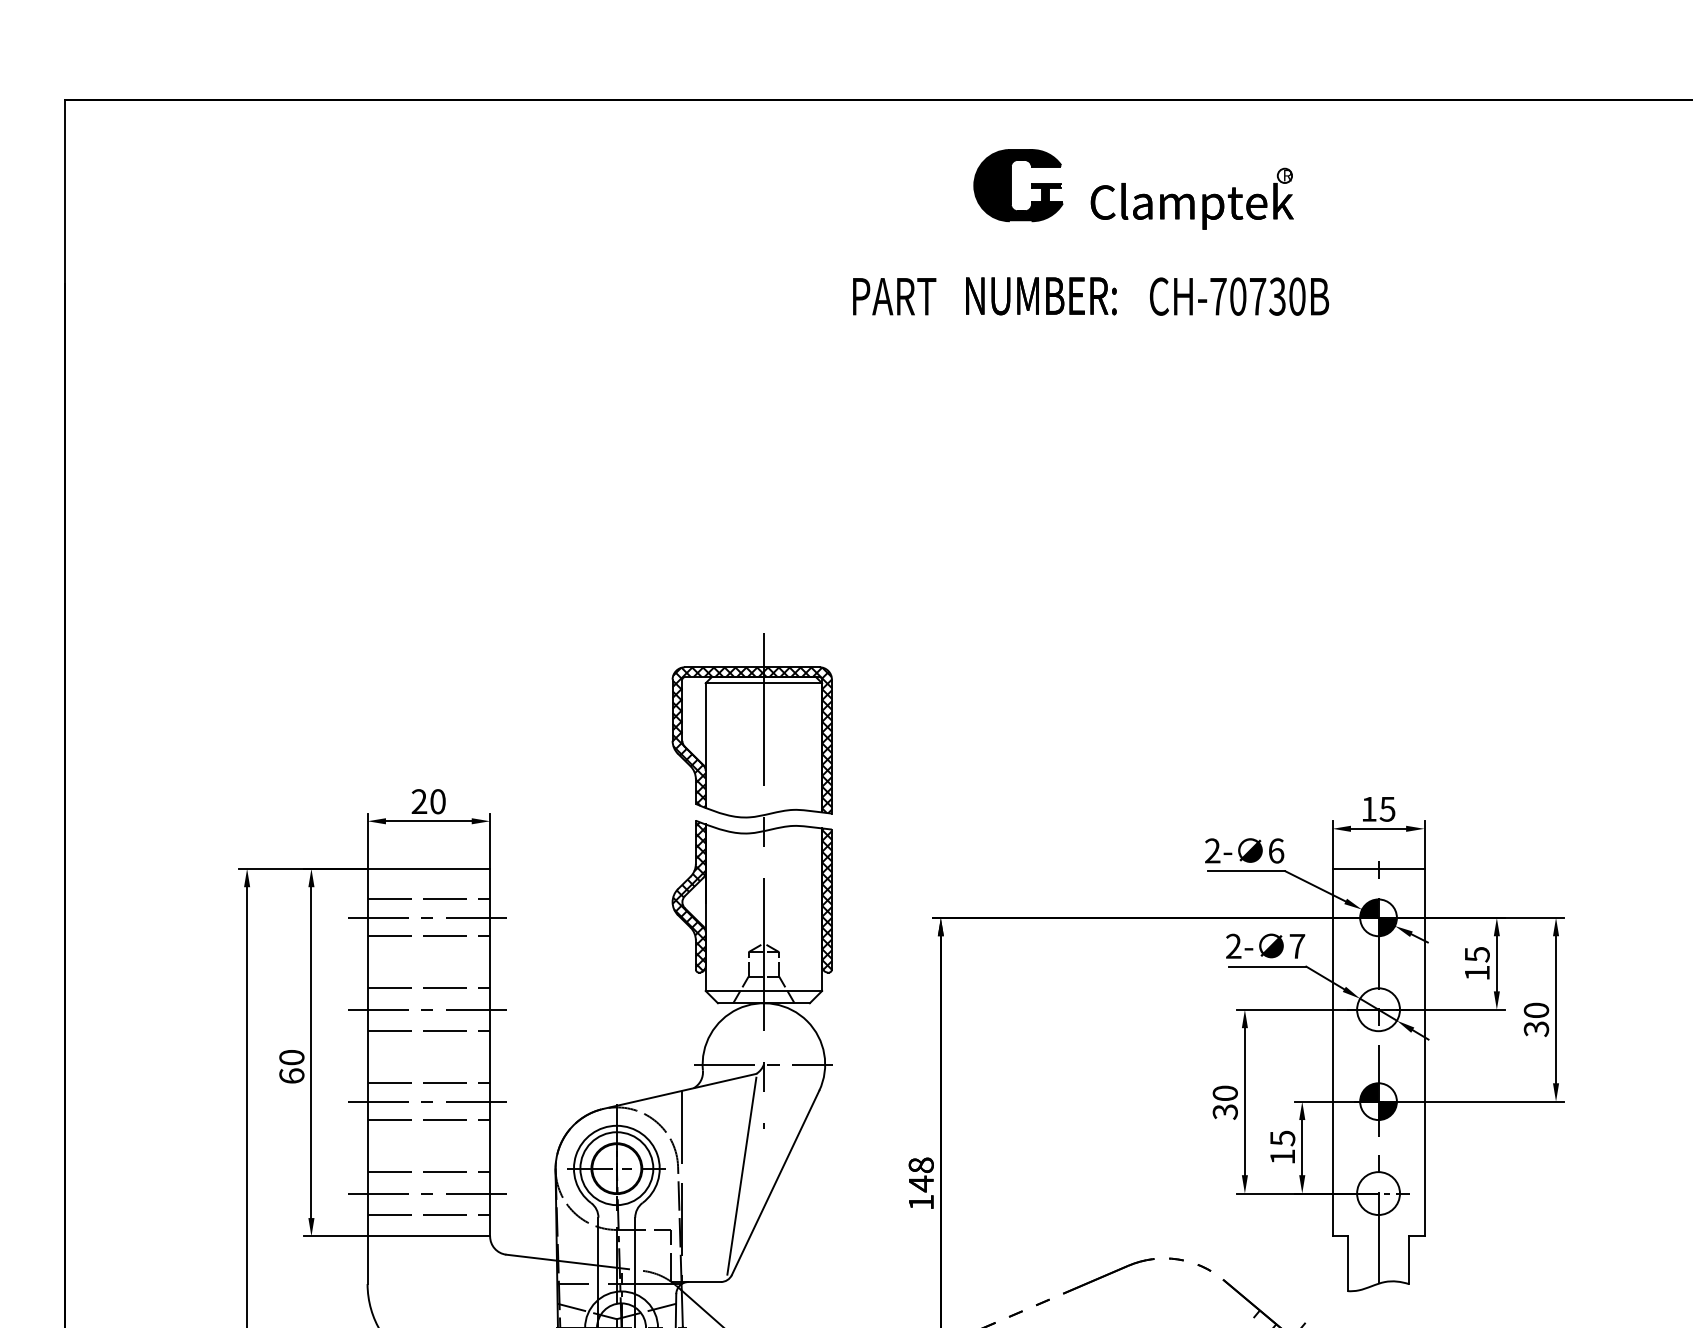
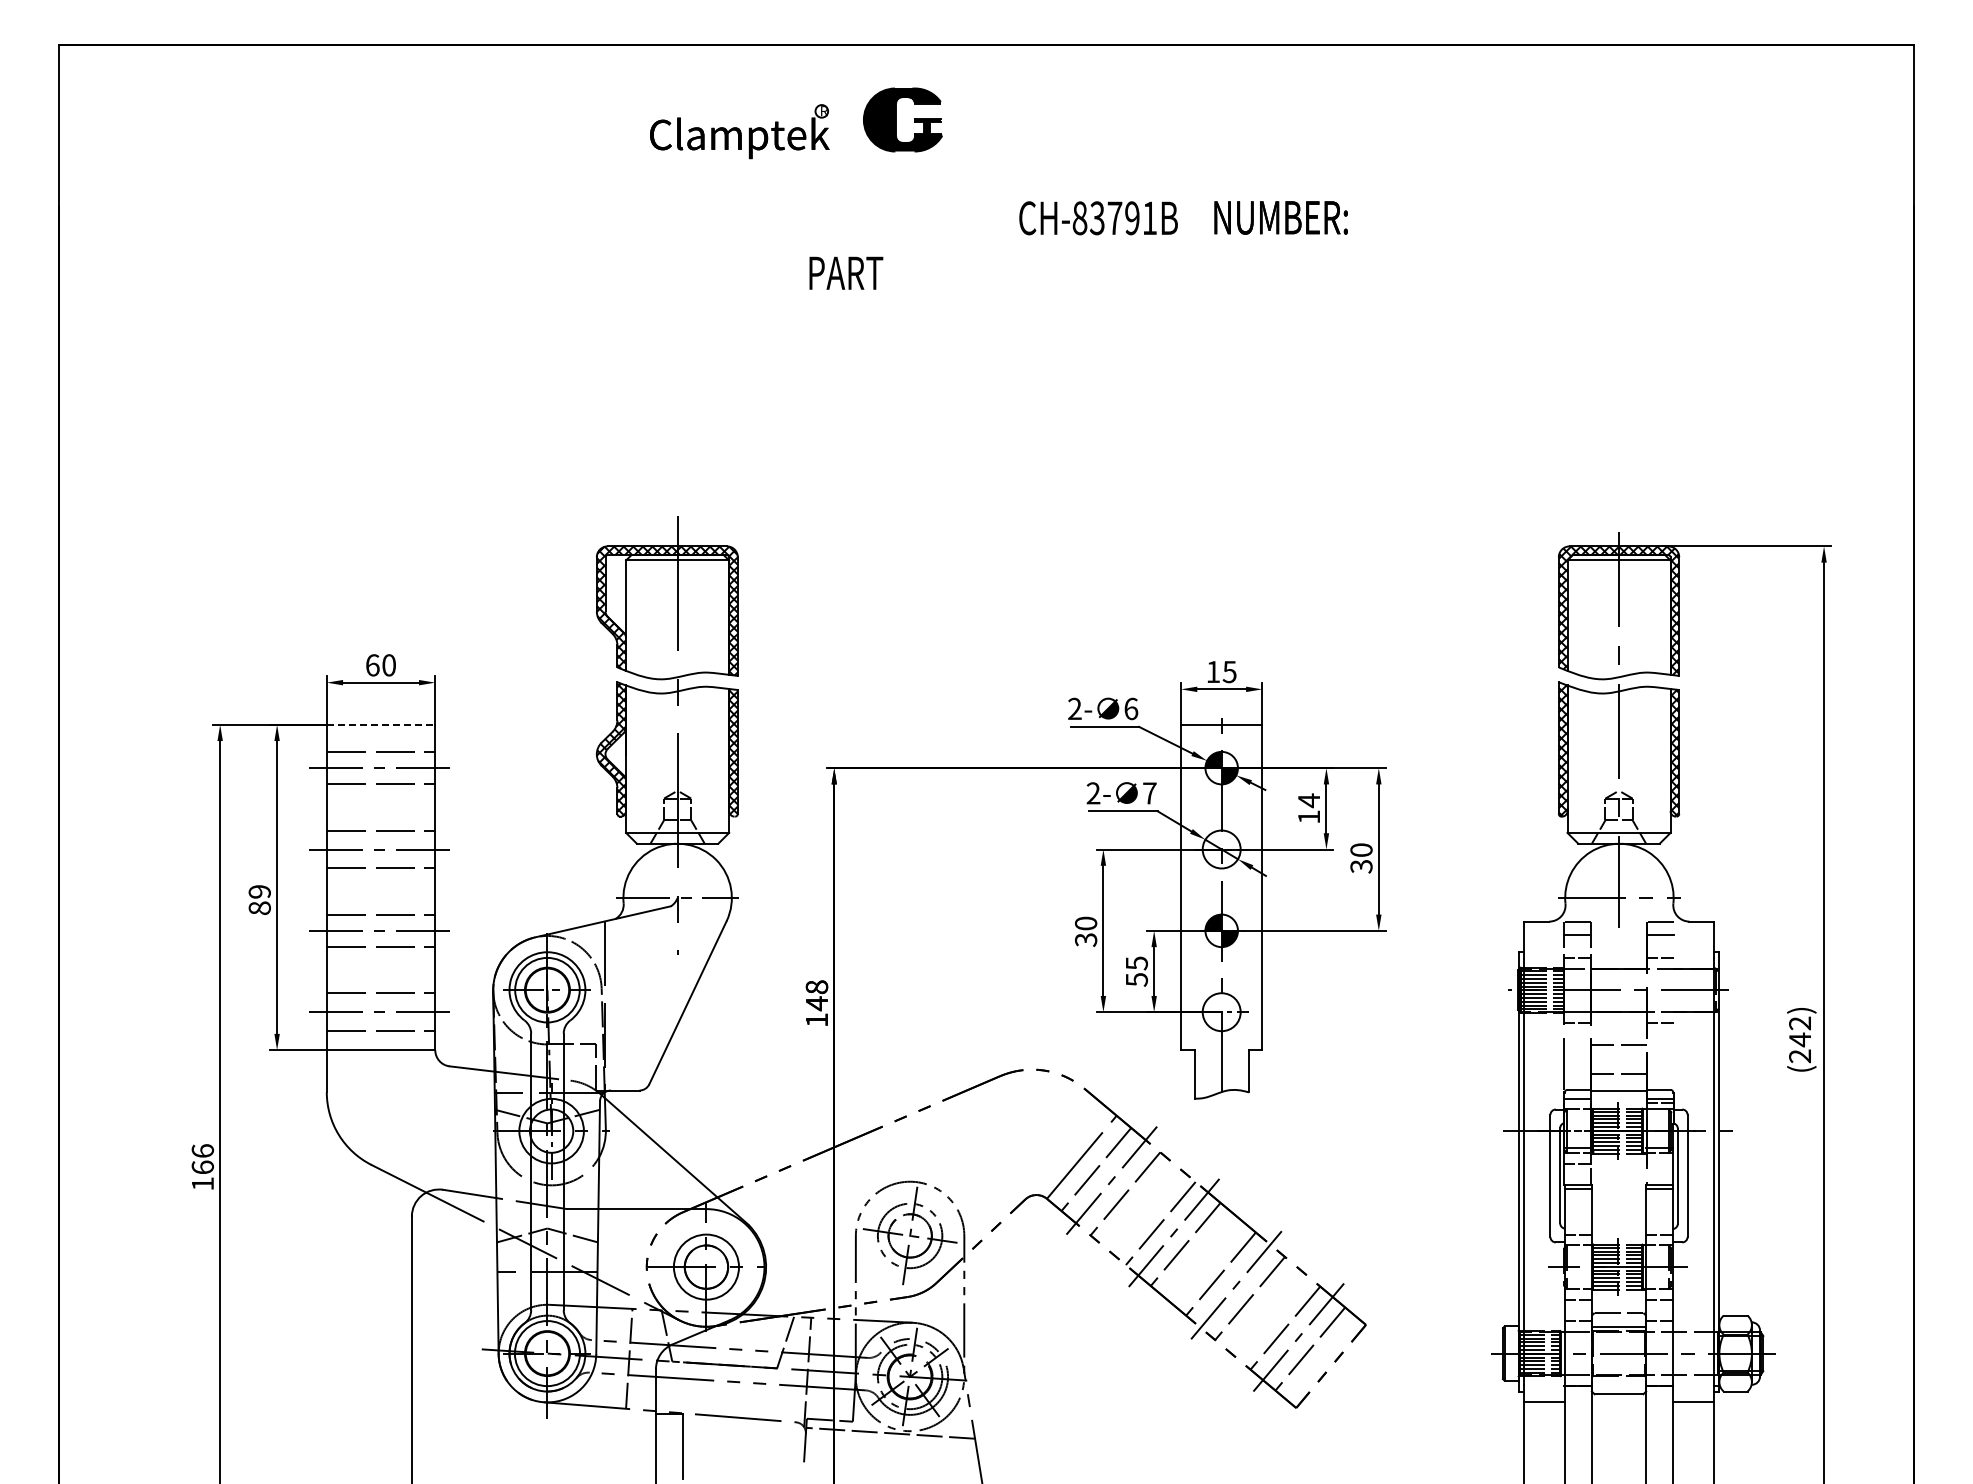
part: (1191, 198) -> (739, 131), moved
text: (894, 295) -> (846, 272), moved
text: (1040, 295) -> (1280, 217), moved
text: (1257, 296) -> (1114, 218), CH-70730B -> CH-83791B
text: (419, 801) -> (372, 665), 20 -> 60
line: (429, 868) -> (381, 724), solid -> dashed
text: (1477, 954) -> (1309, 800), 15 -> 14
text: (291, 1066) -> (259, 899), 60 -> 89
text: (1283, 1156) -> (1137, 979), 15 -> 55
line: (741, 1175) -> (657, 996), removed

